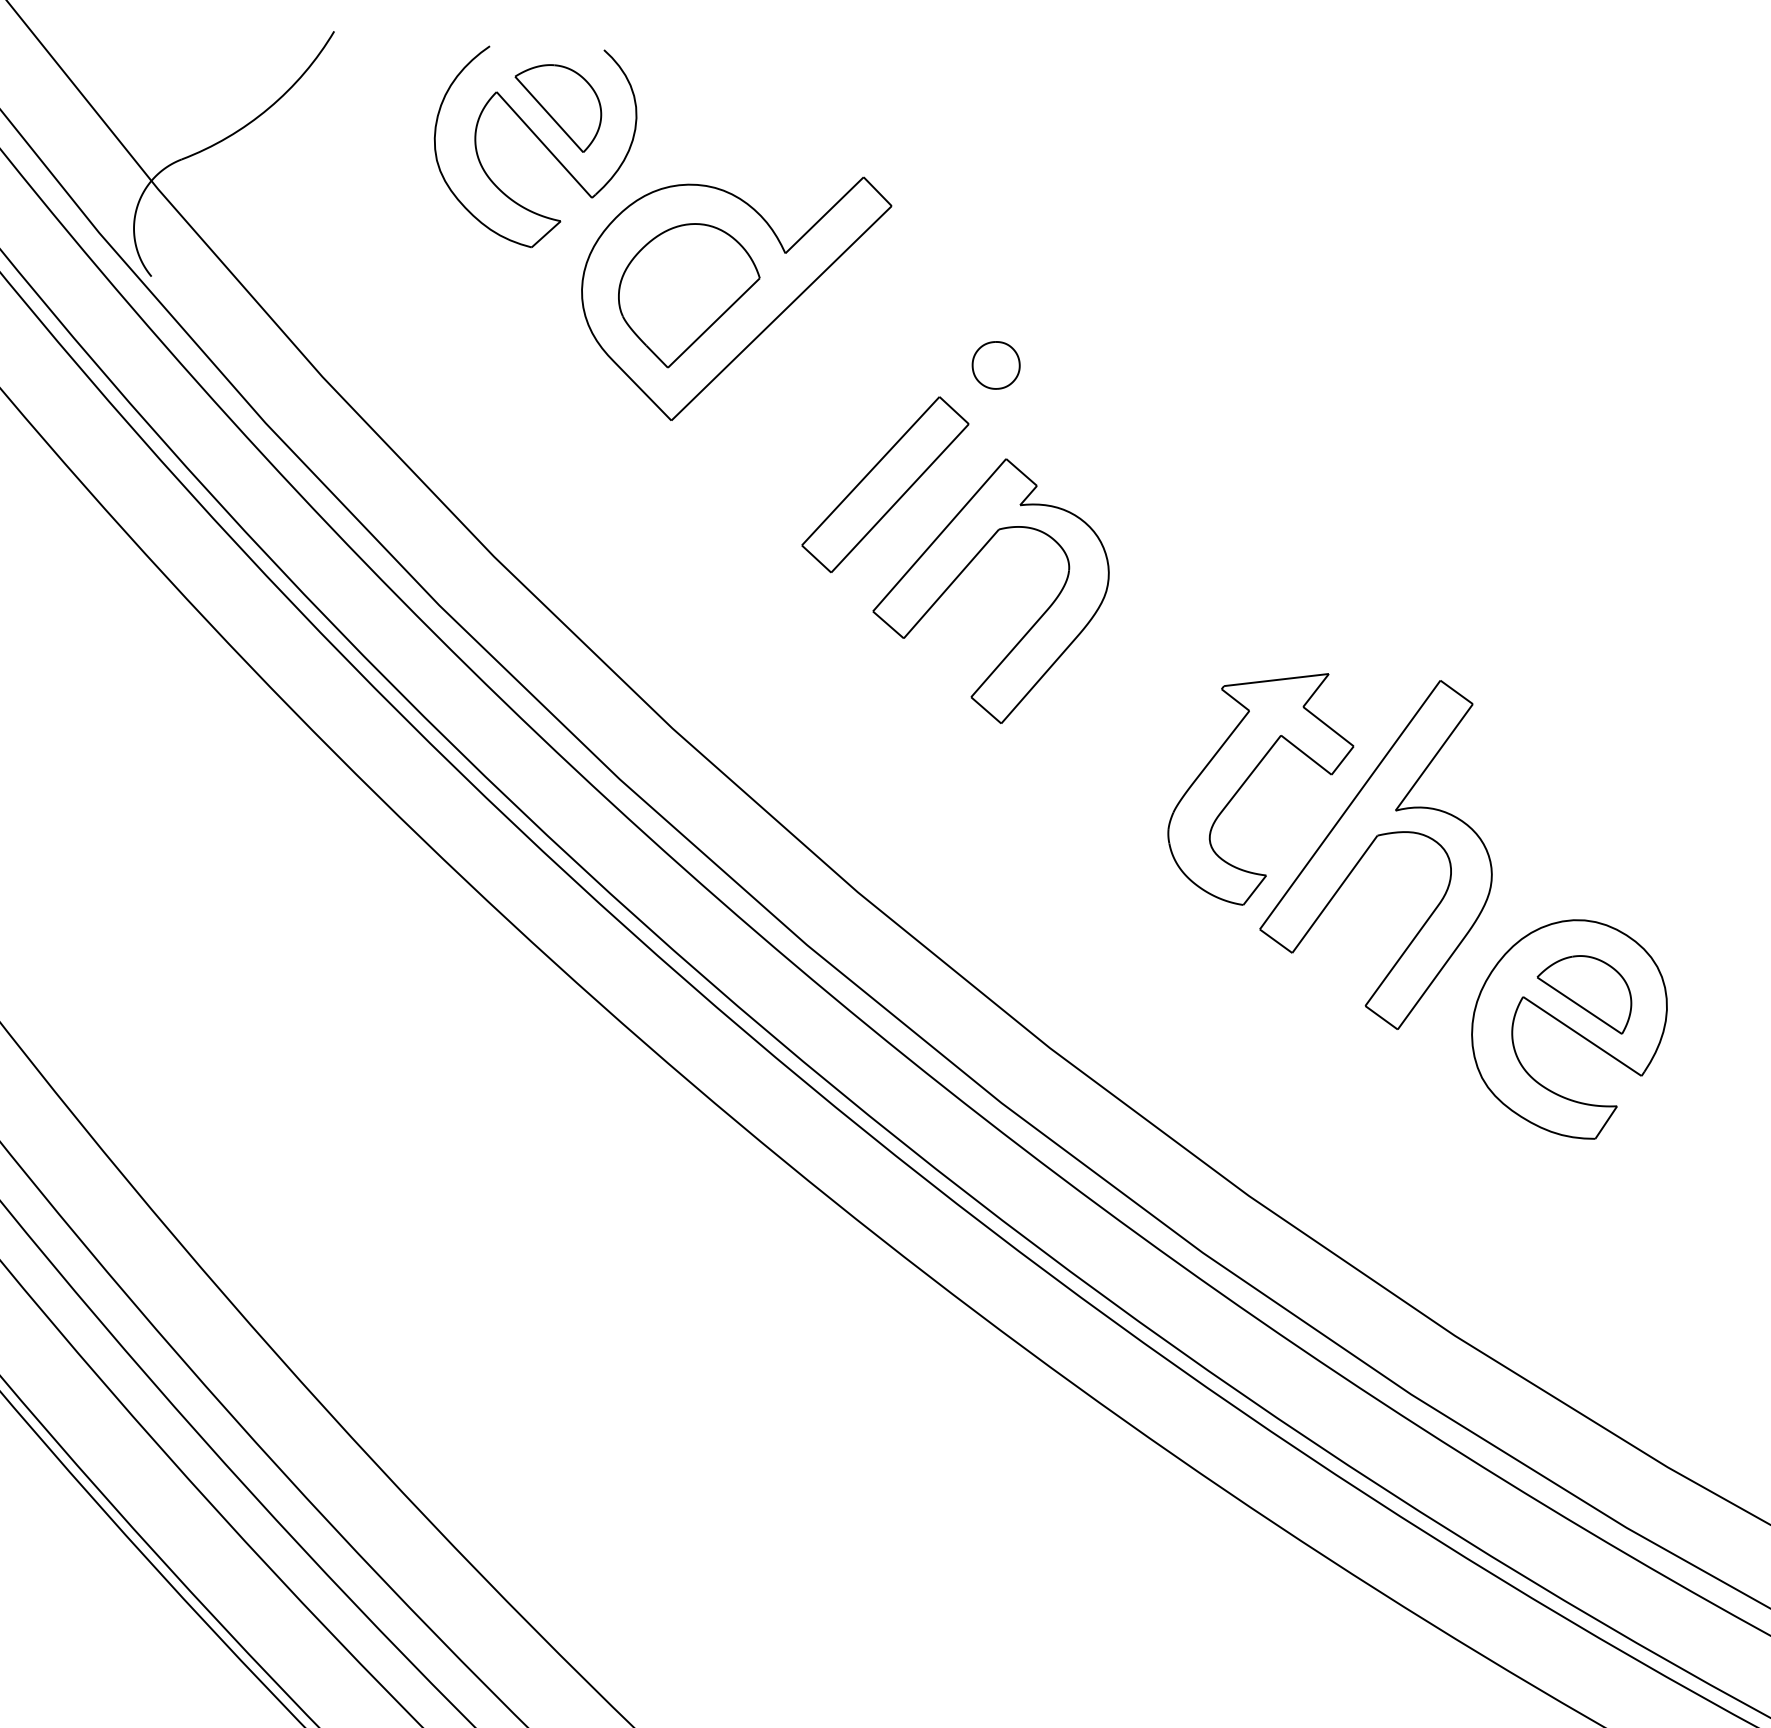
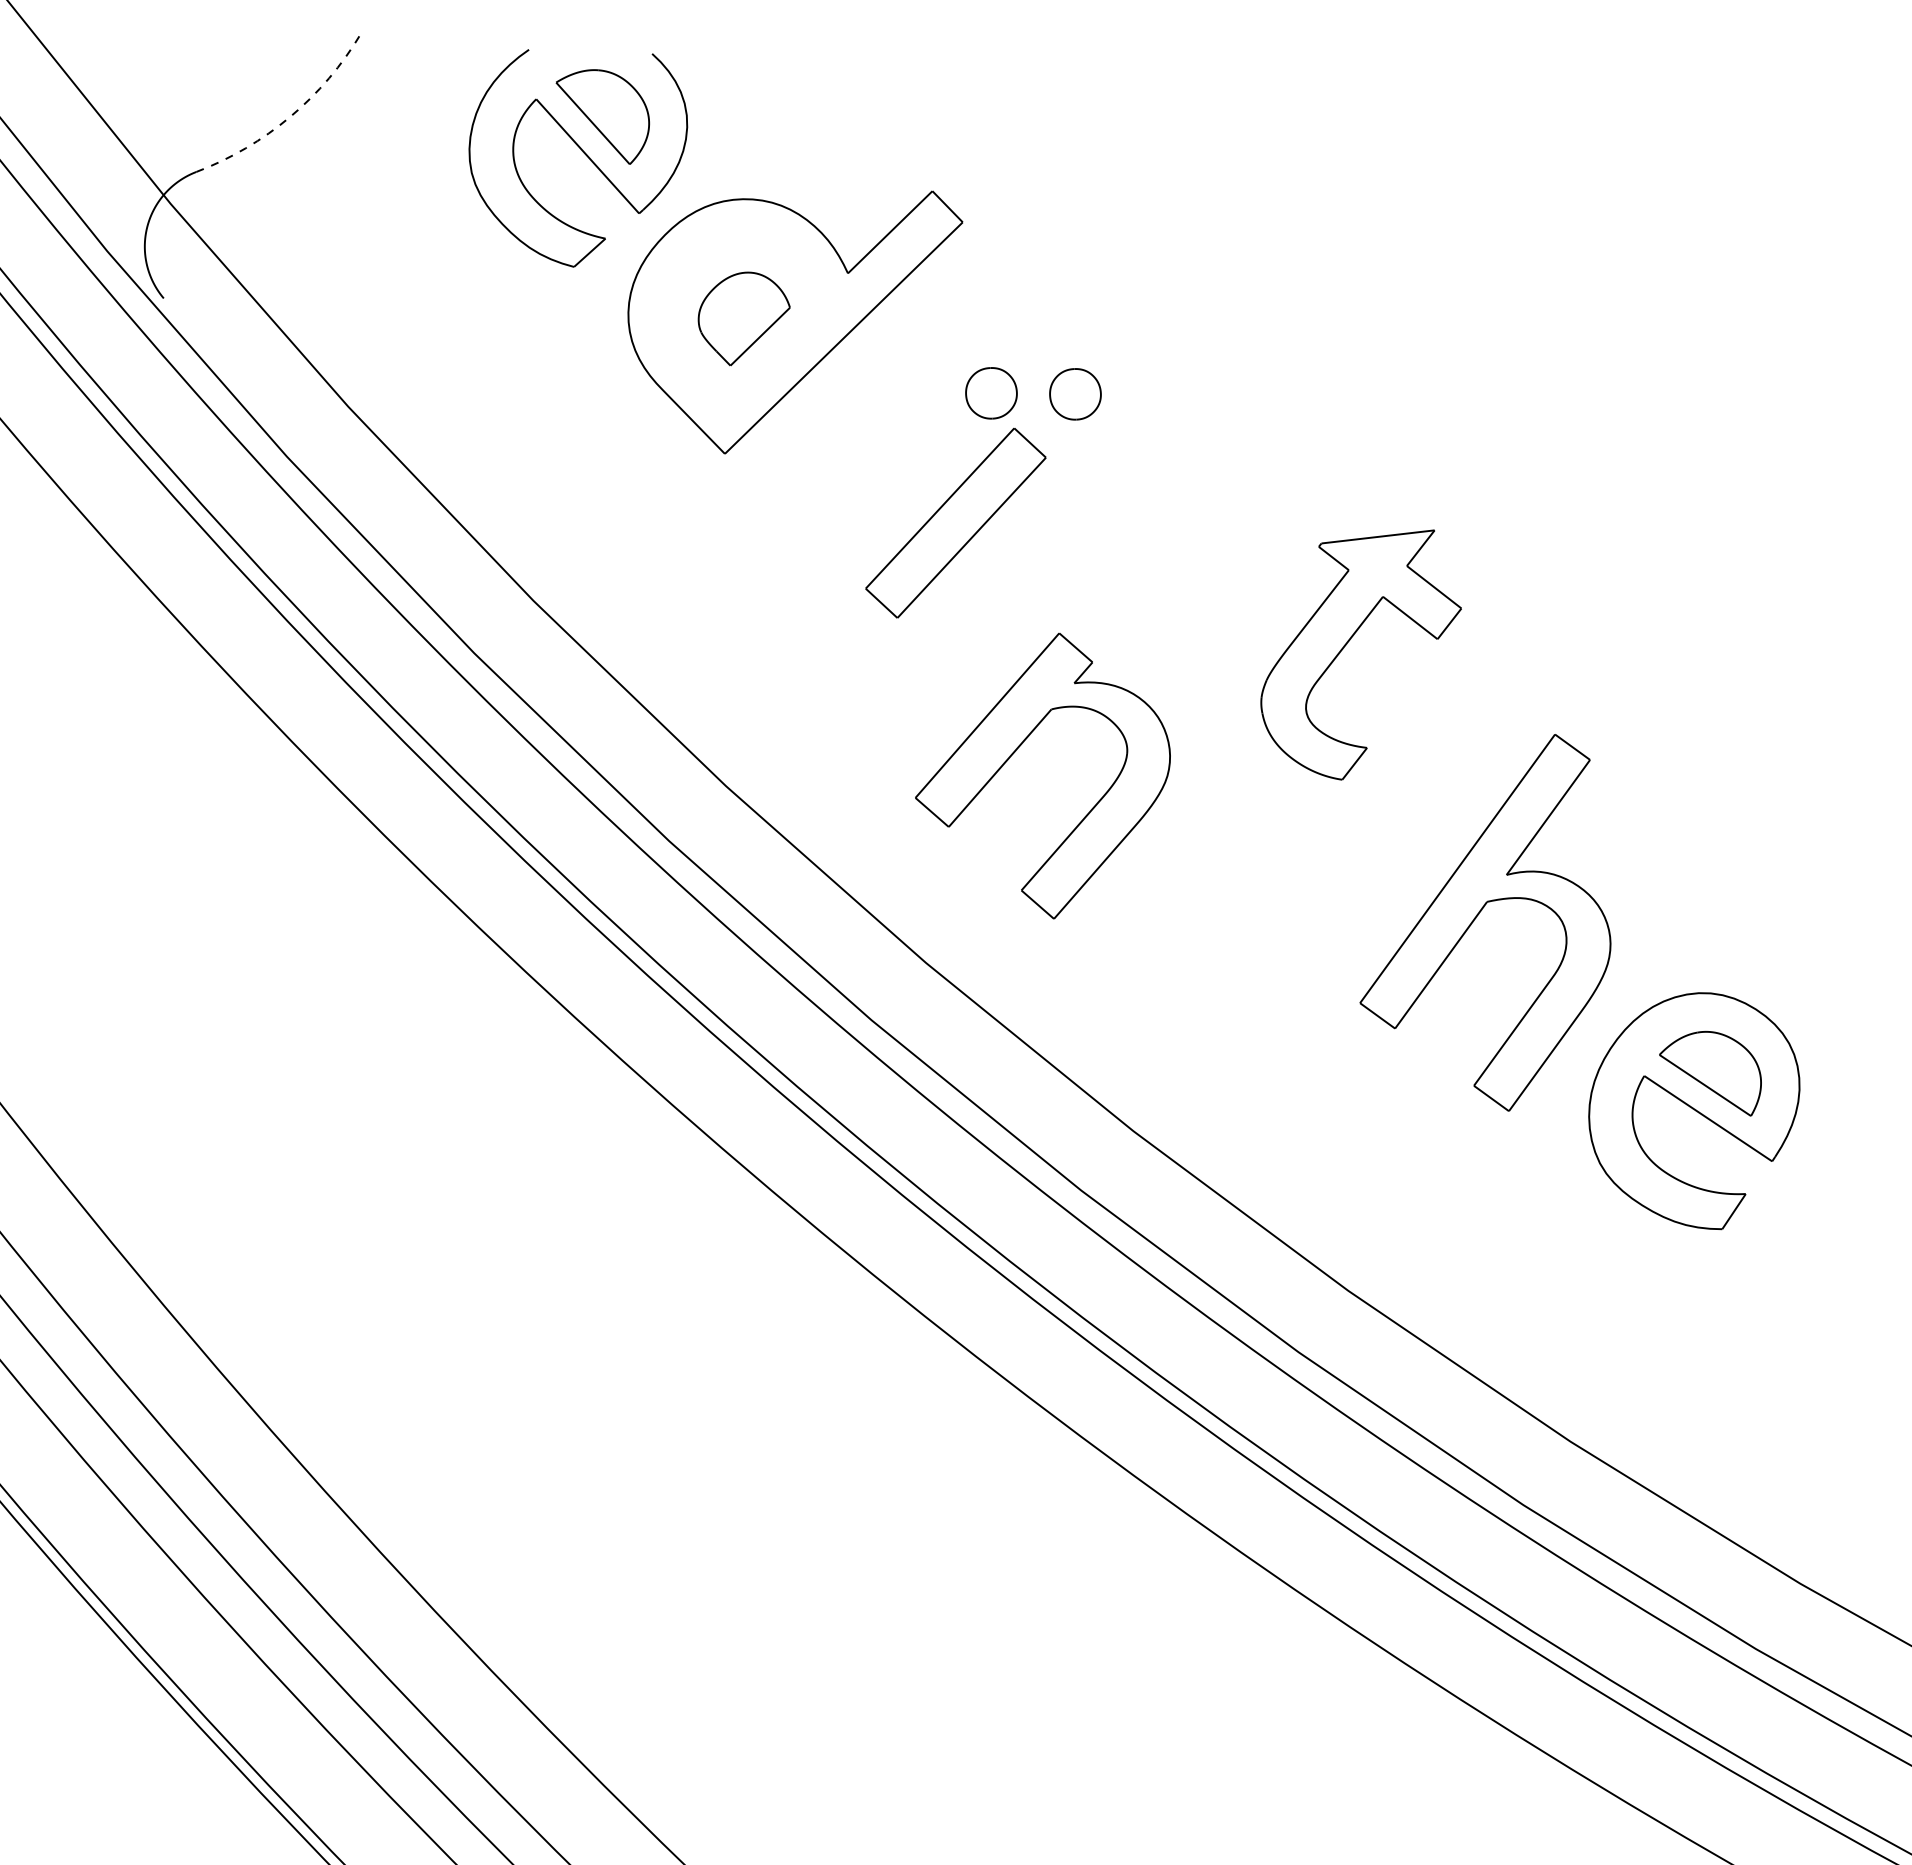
arc: (268, 108) -> (290, 116), solid -> dashed
part: (689, 295) -> (744, 318), size x0.6
part: (918, 364) -> (991, 393), added
part: (965, 569) -> (1015, 752), moved
part: (1248, 779) -> (1347, 644), moved

